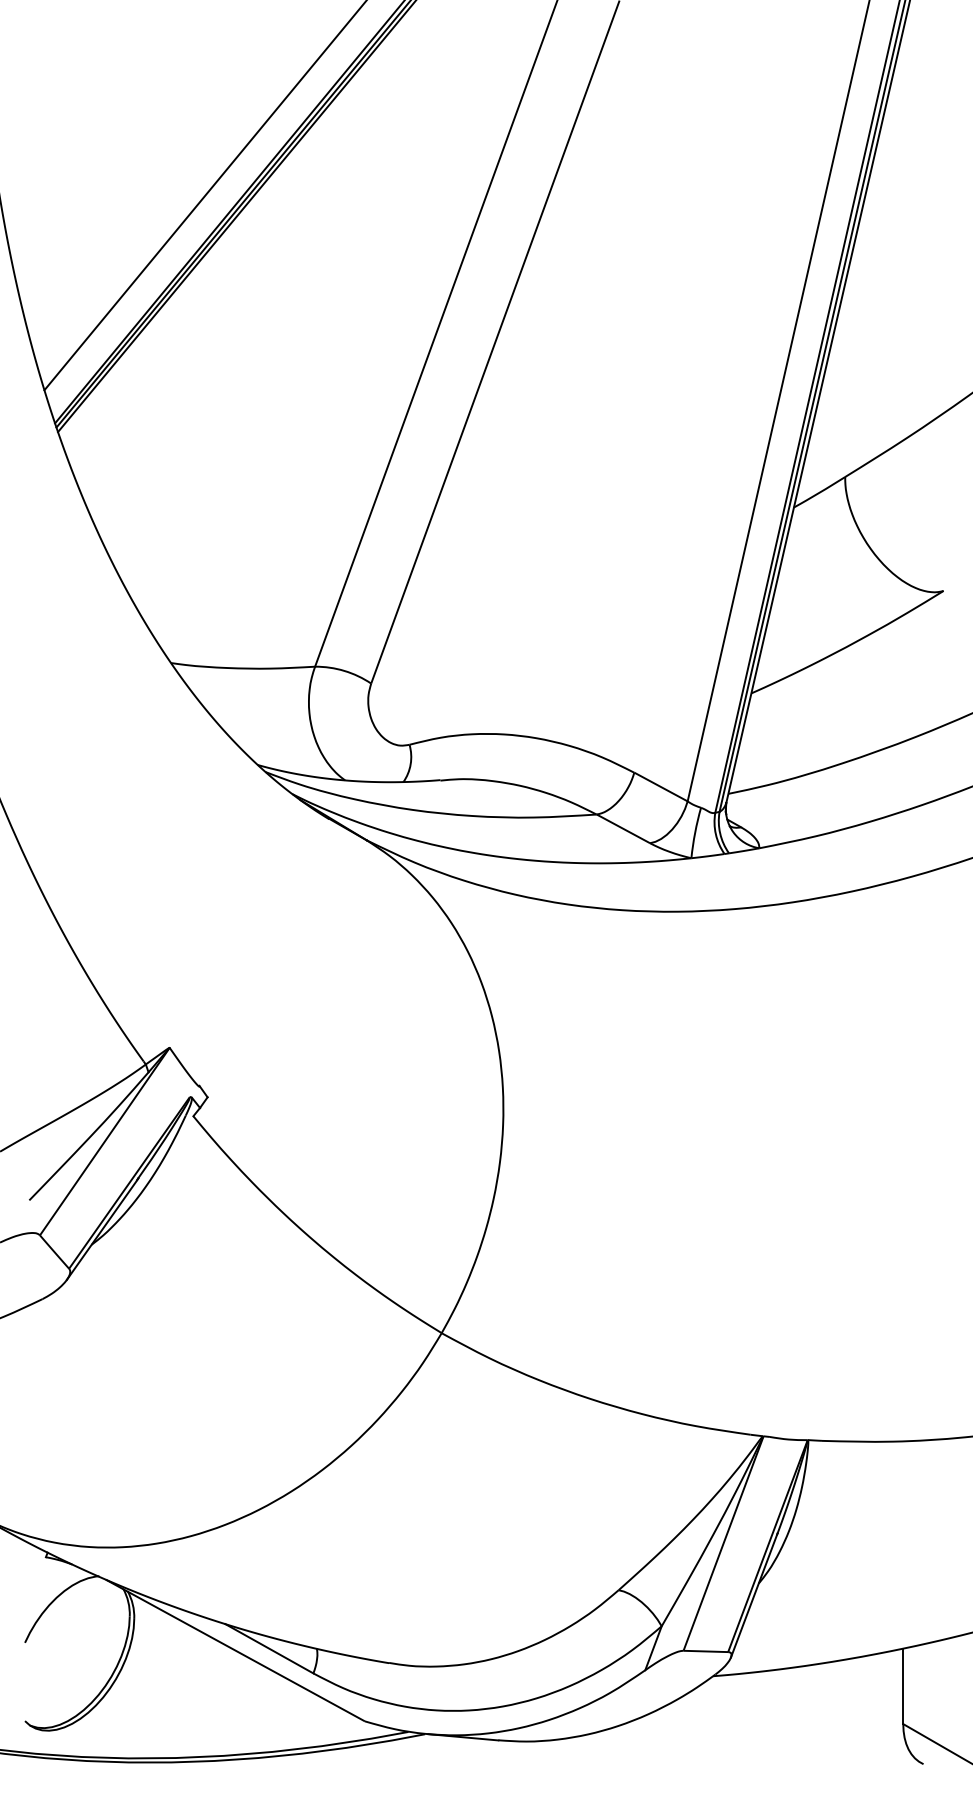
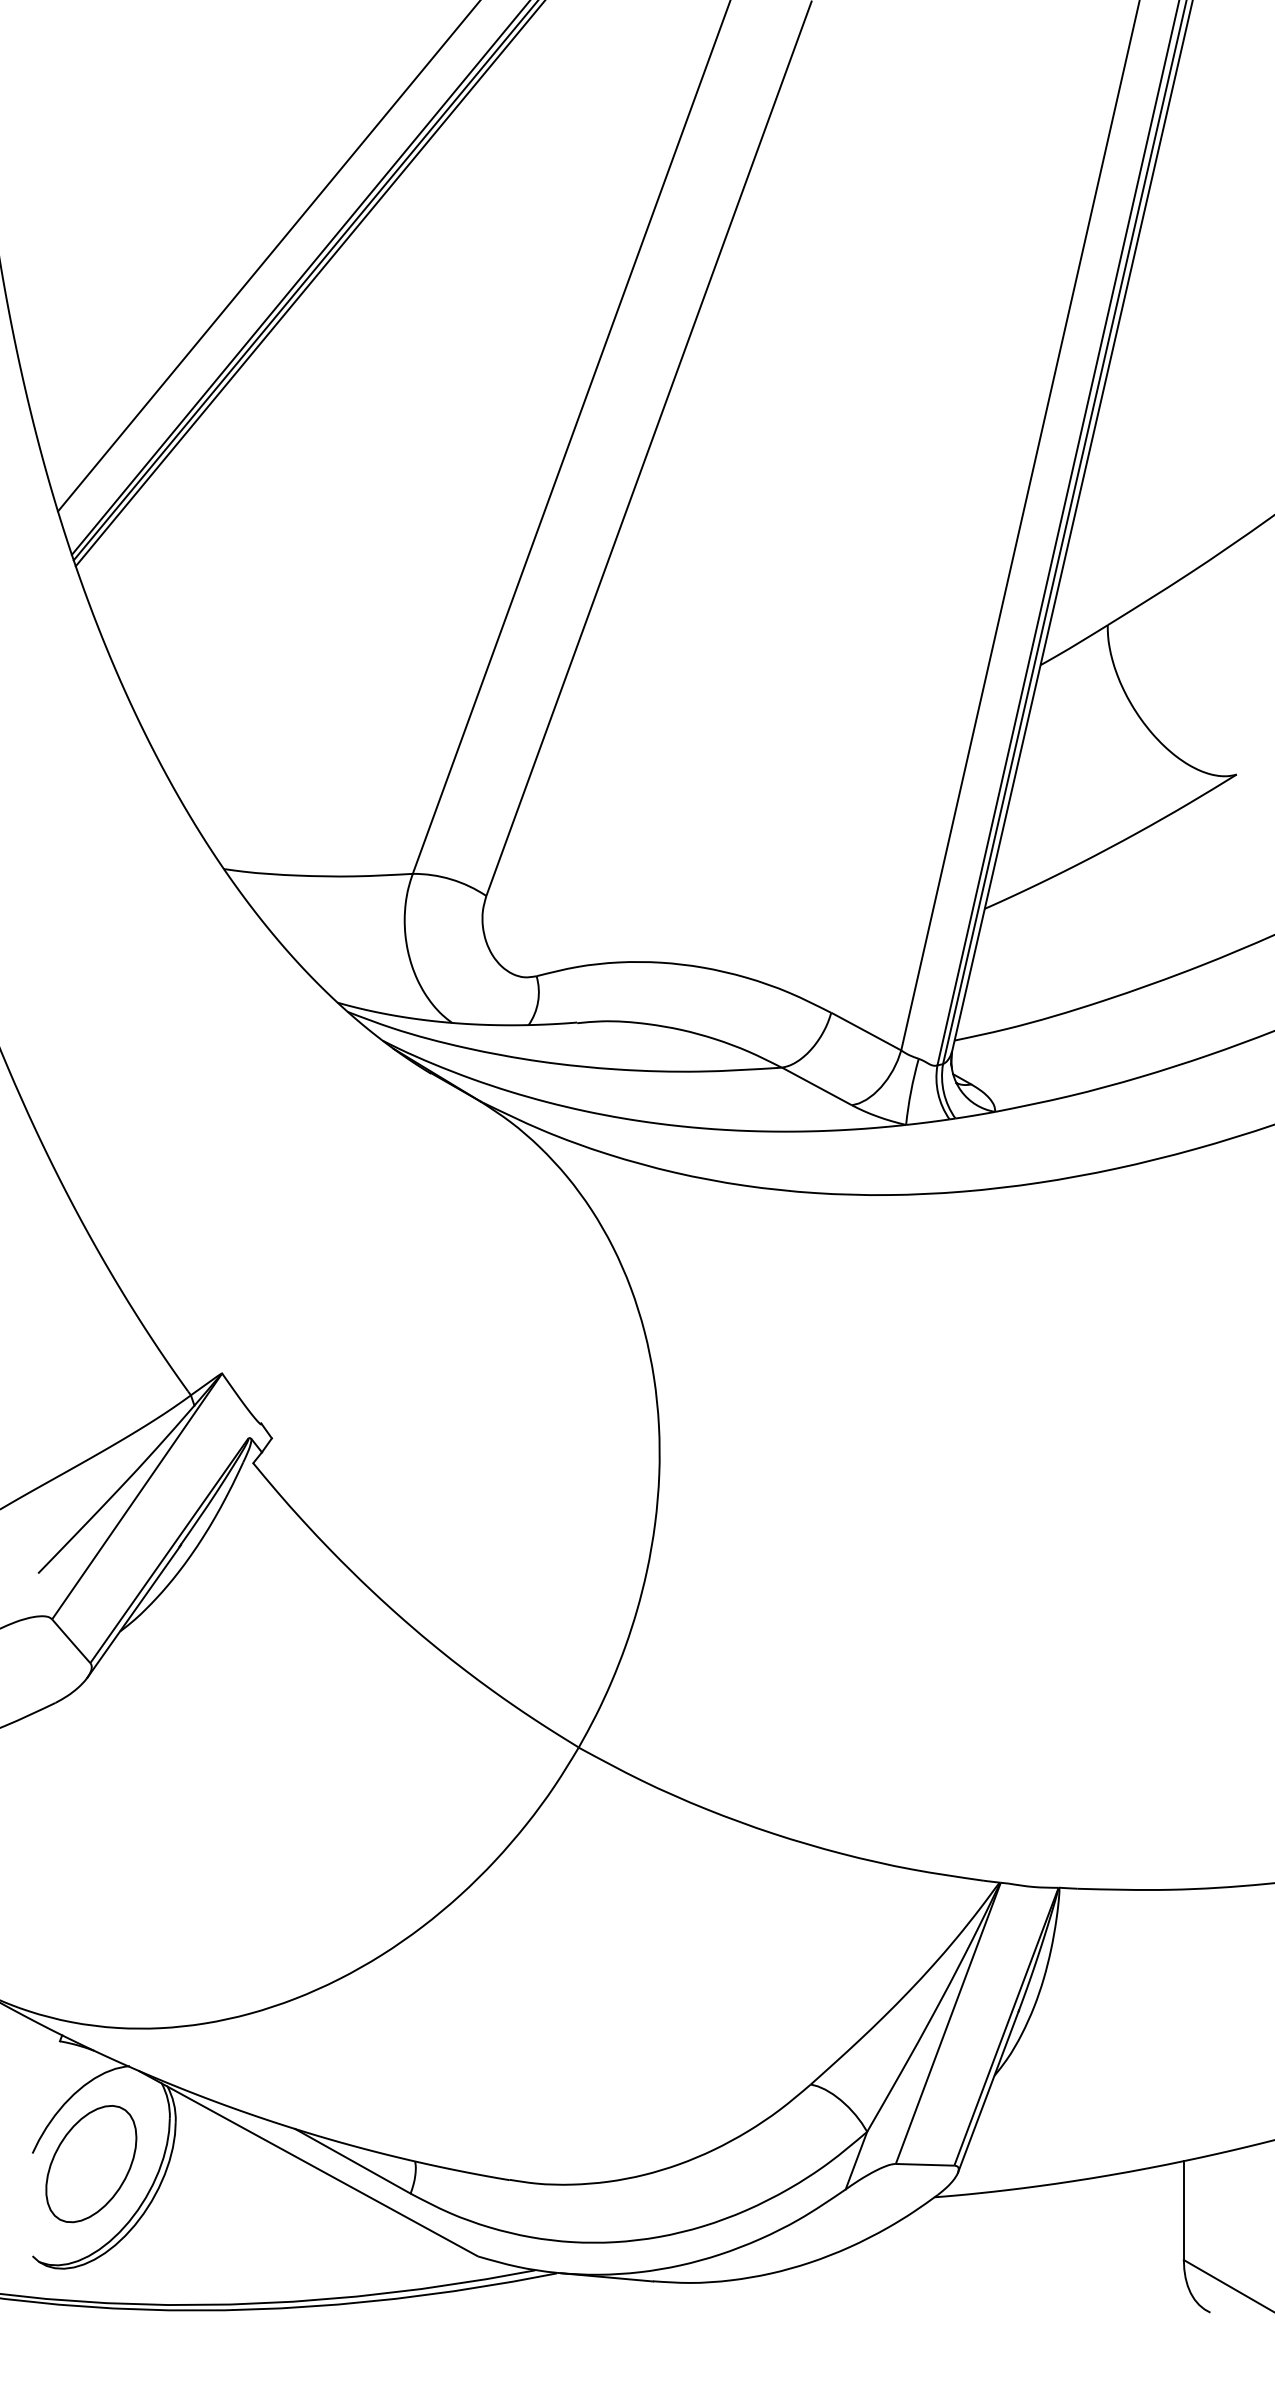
part: (70, 1651) -> (91, 2164), added

